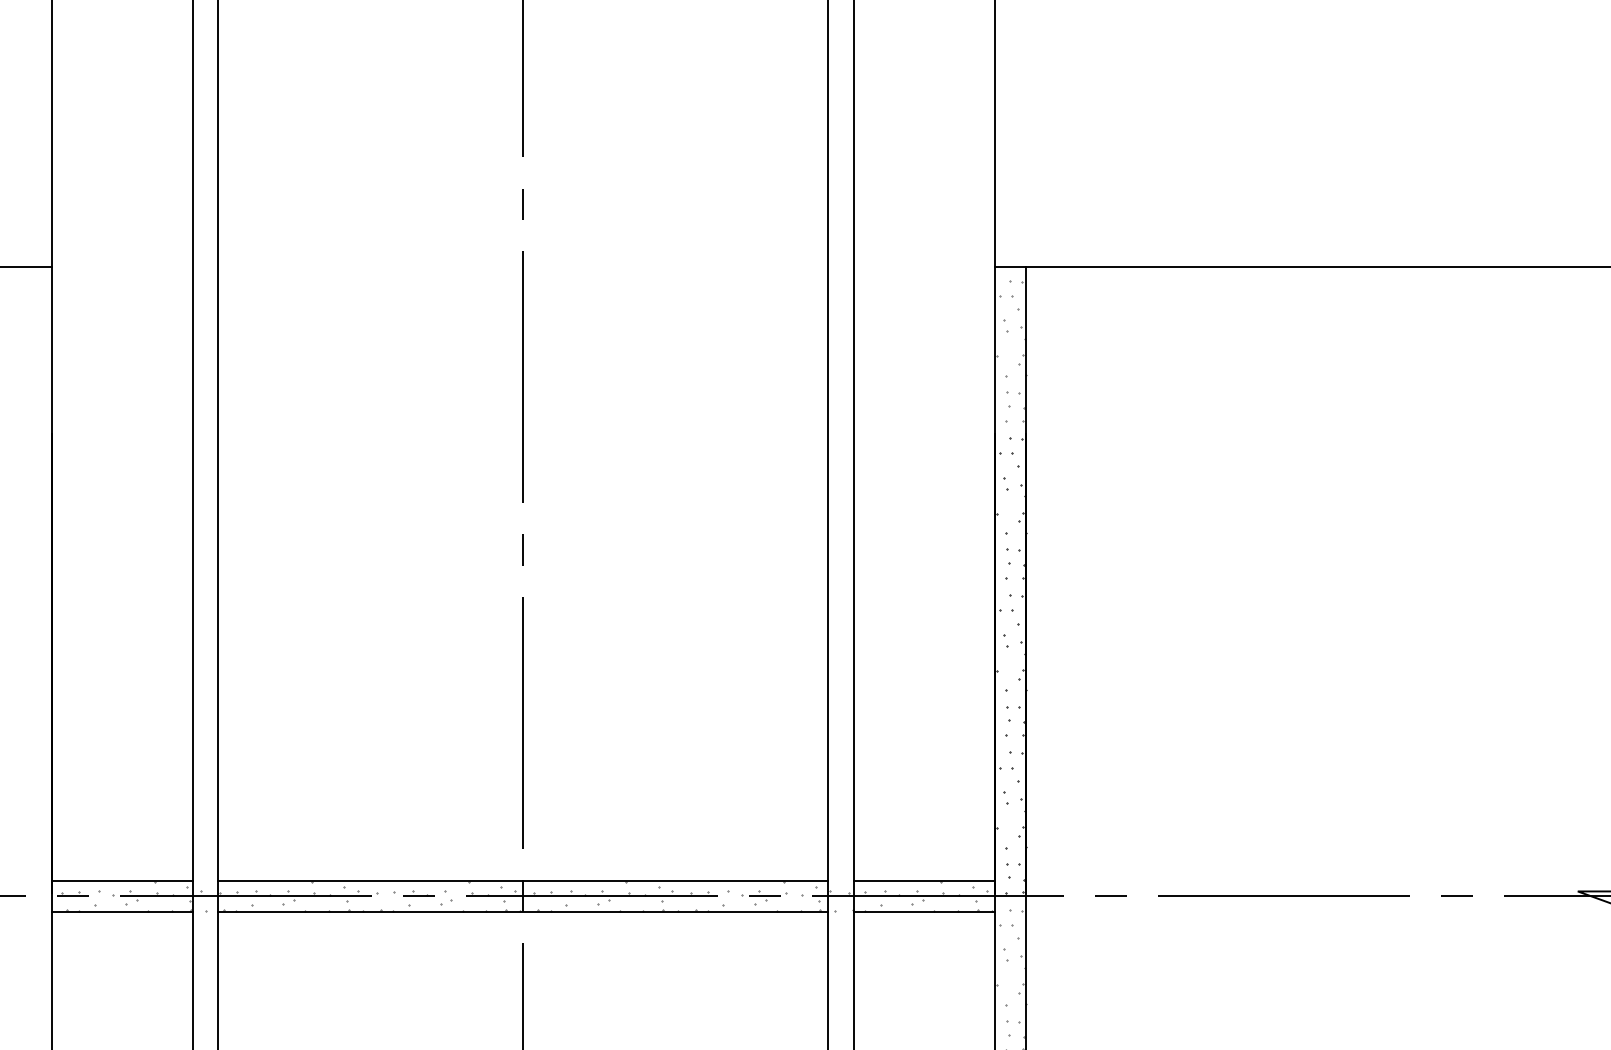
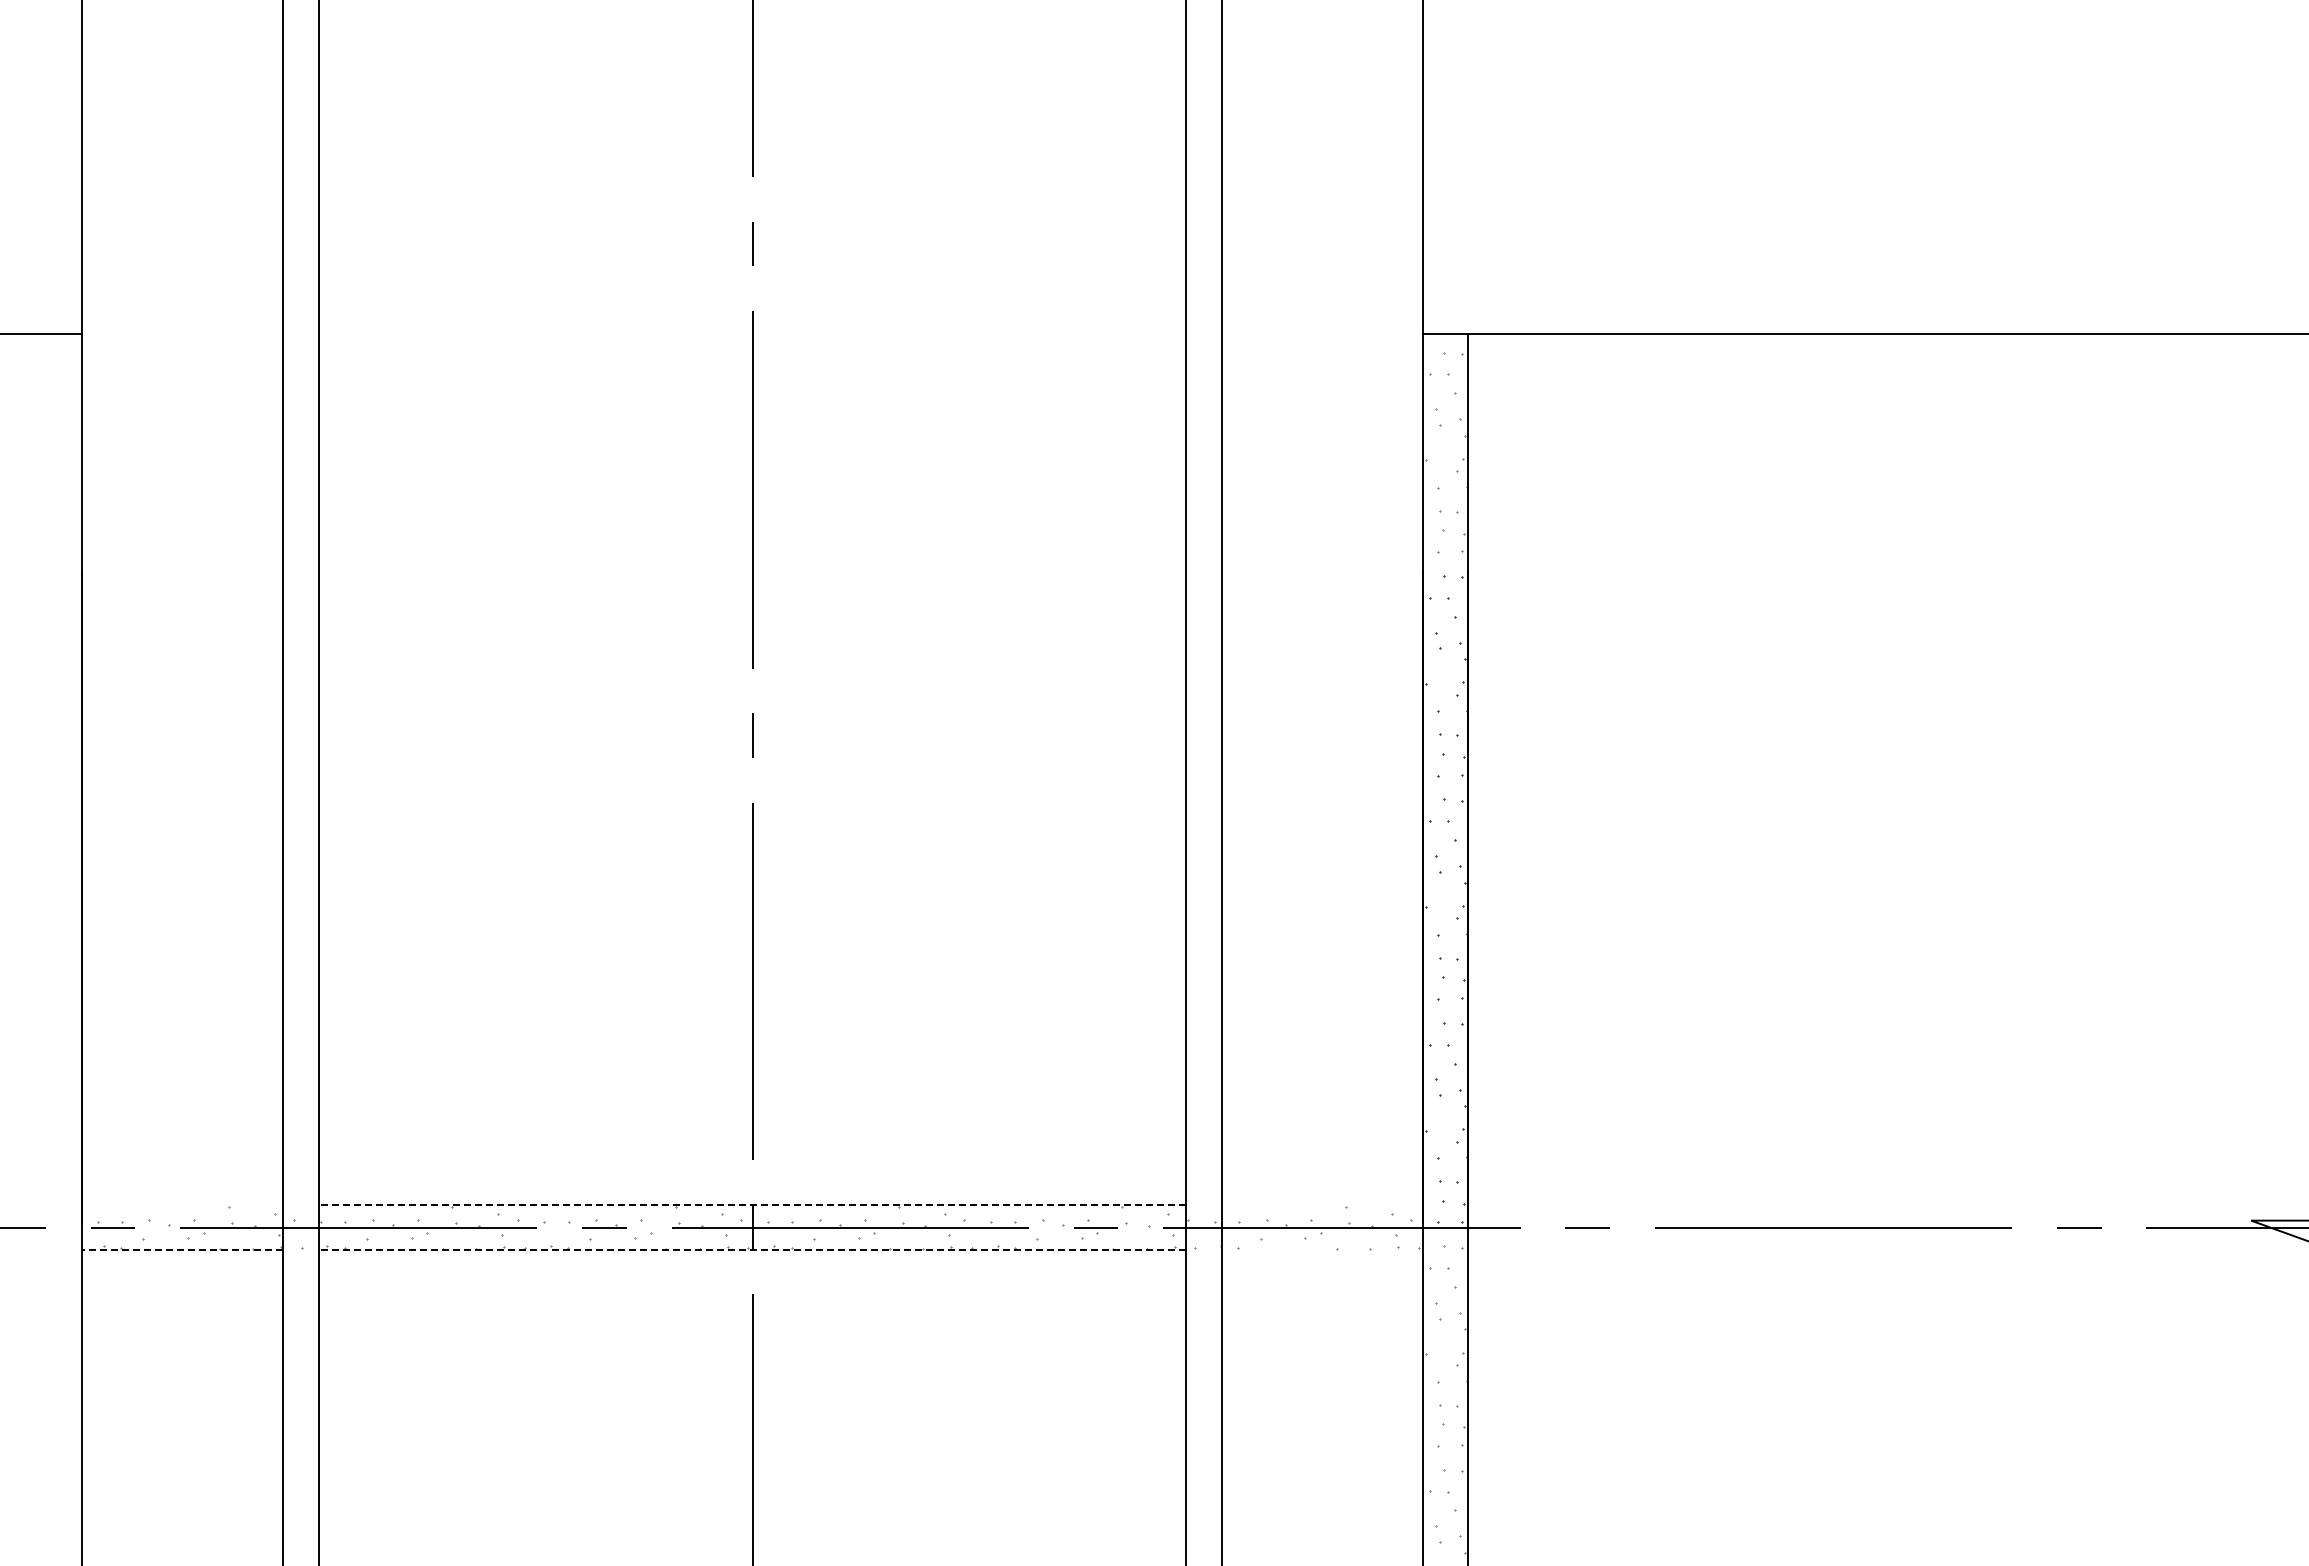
line: (122, 880) -> (182, 1205), removed
line: (523, 880) -> (752, 1205), solid -> dashed
line: (923, 880) -> (1321, 1205), removed
line: (122, 911) -> (182, 1249), solid -> dashed
line: (523, 911) -> (752, 1249), solid -> dashed
line: (923, 911) -> (1321, 1249), removed

